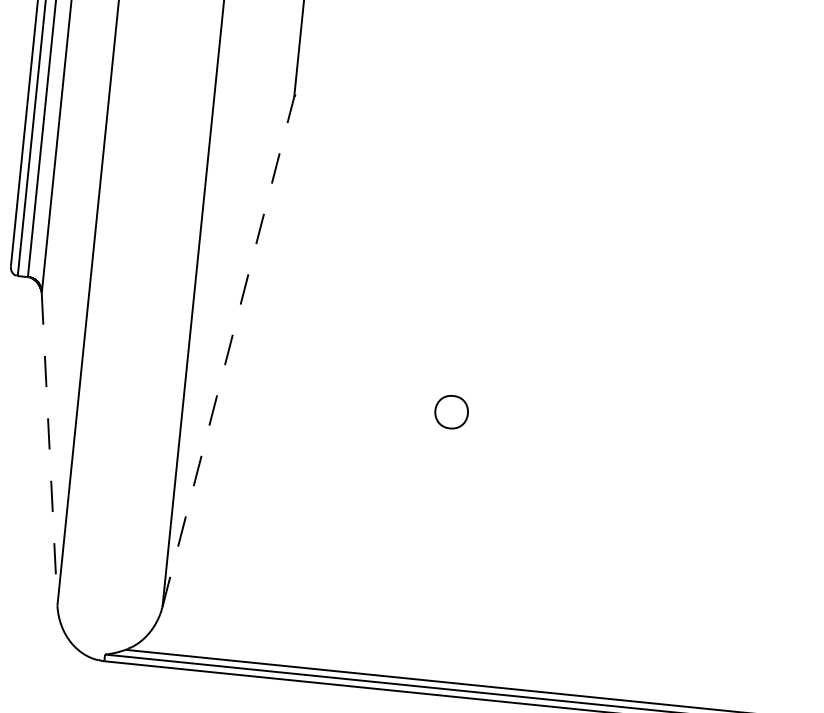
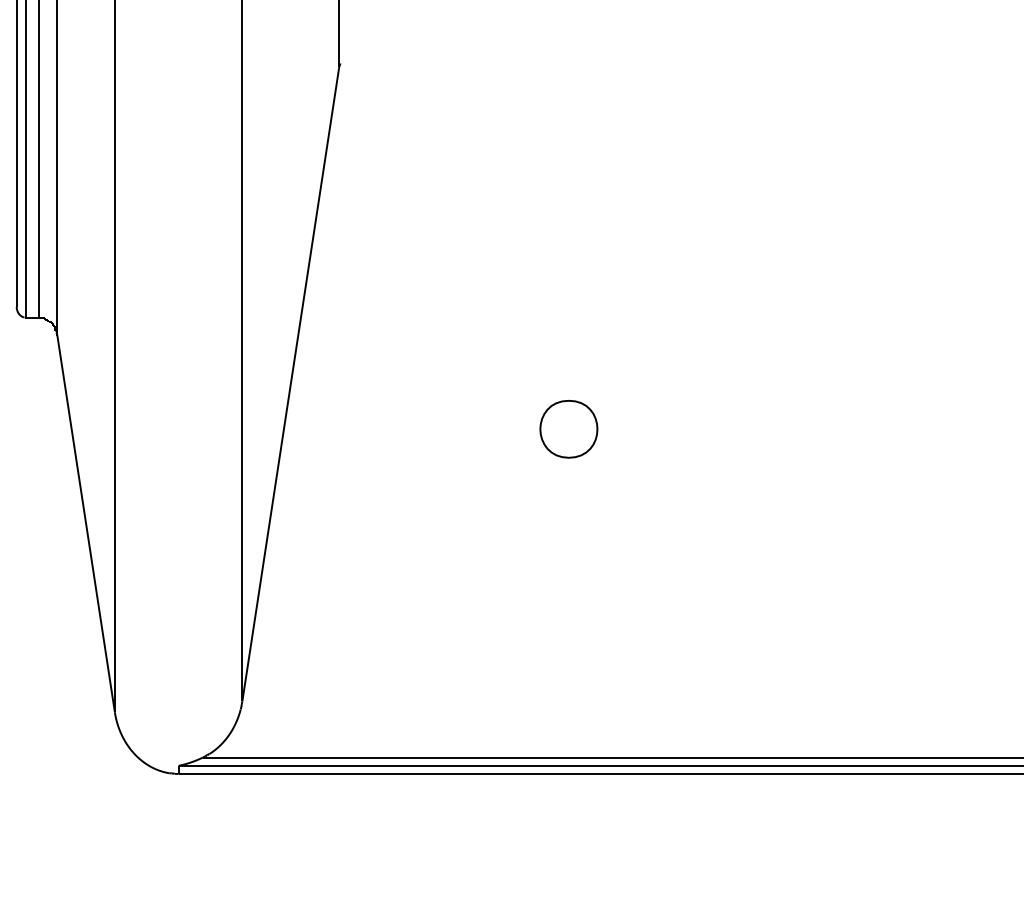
line: (228, 352) -> (290, 384), dashed -> solid
part: (451, 412) -> (568, 429), size x1.43
line: (49, 449) -> (86, 524), dashed -> solid

